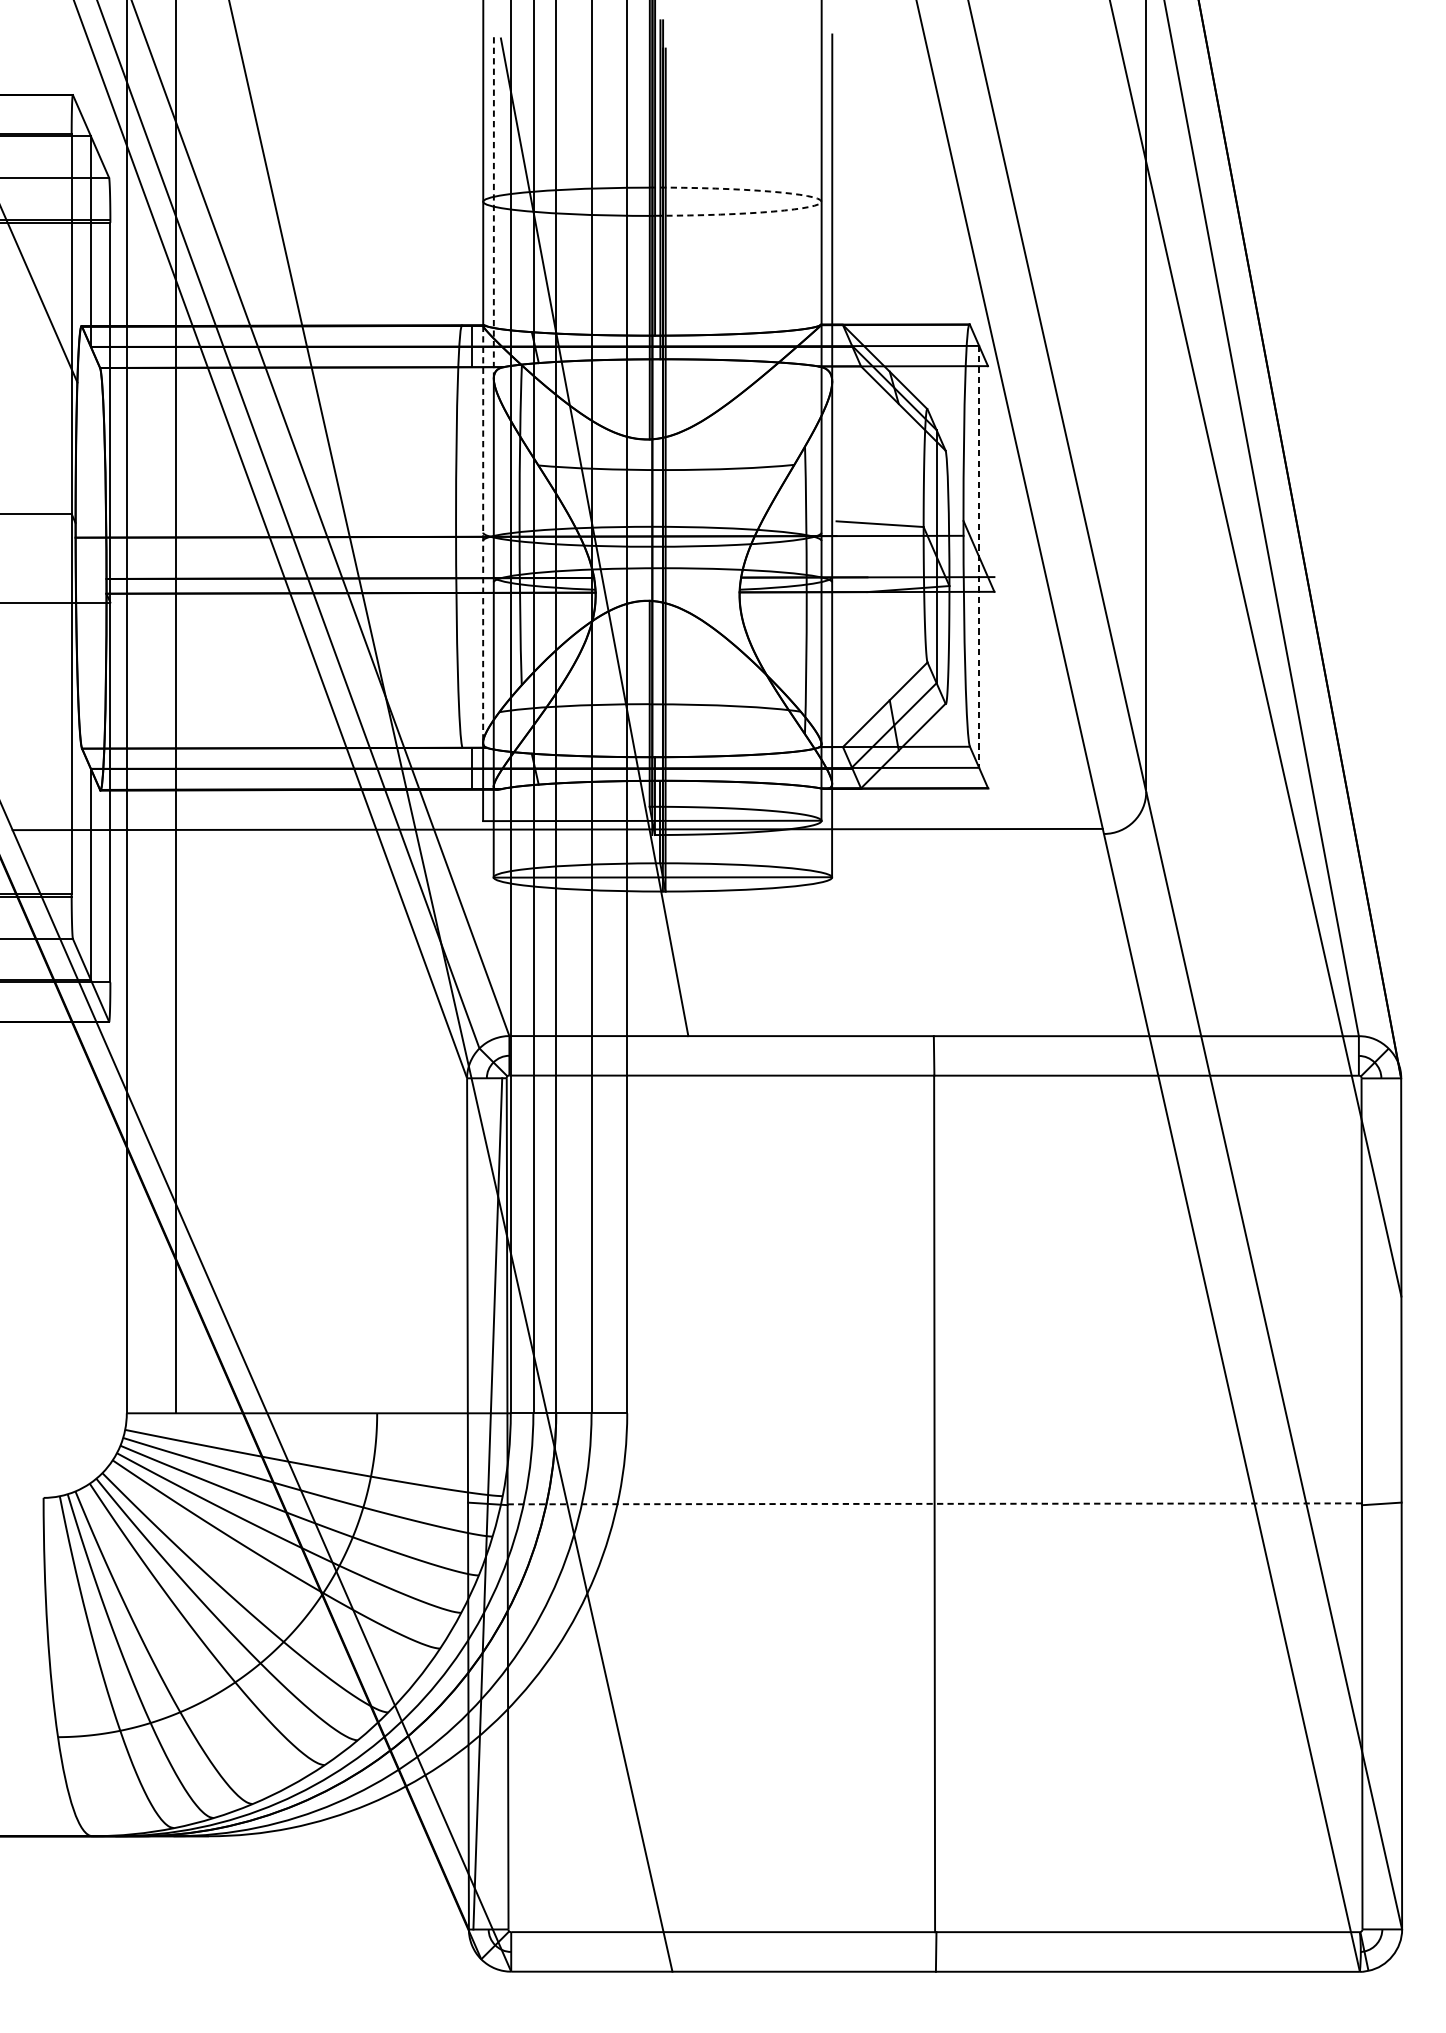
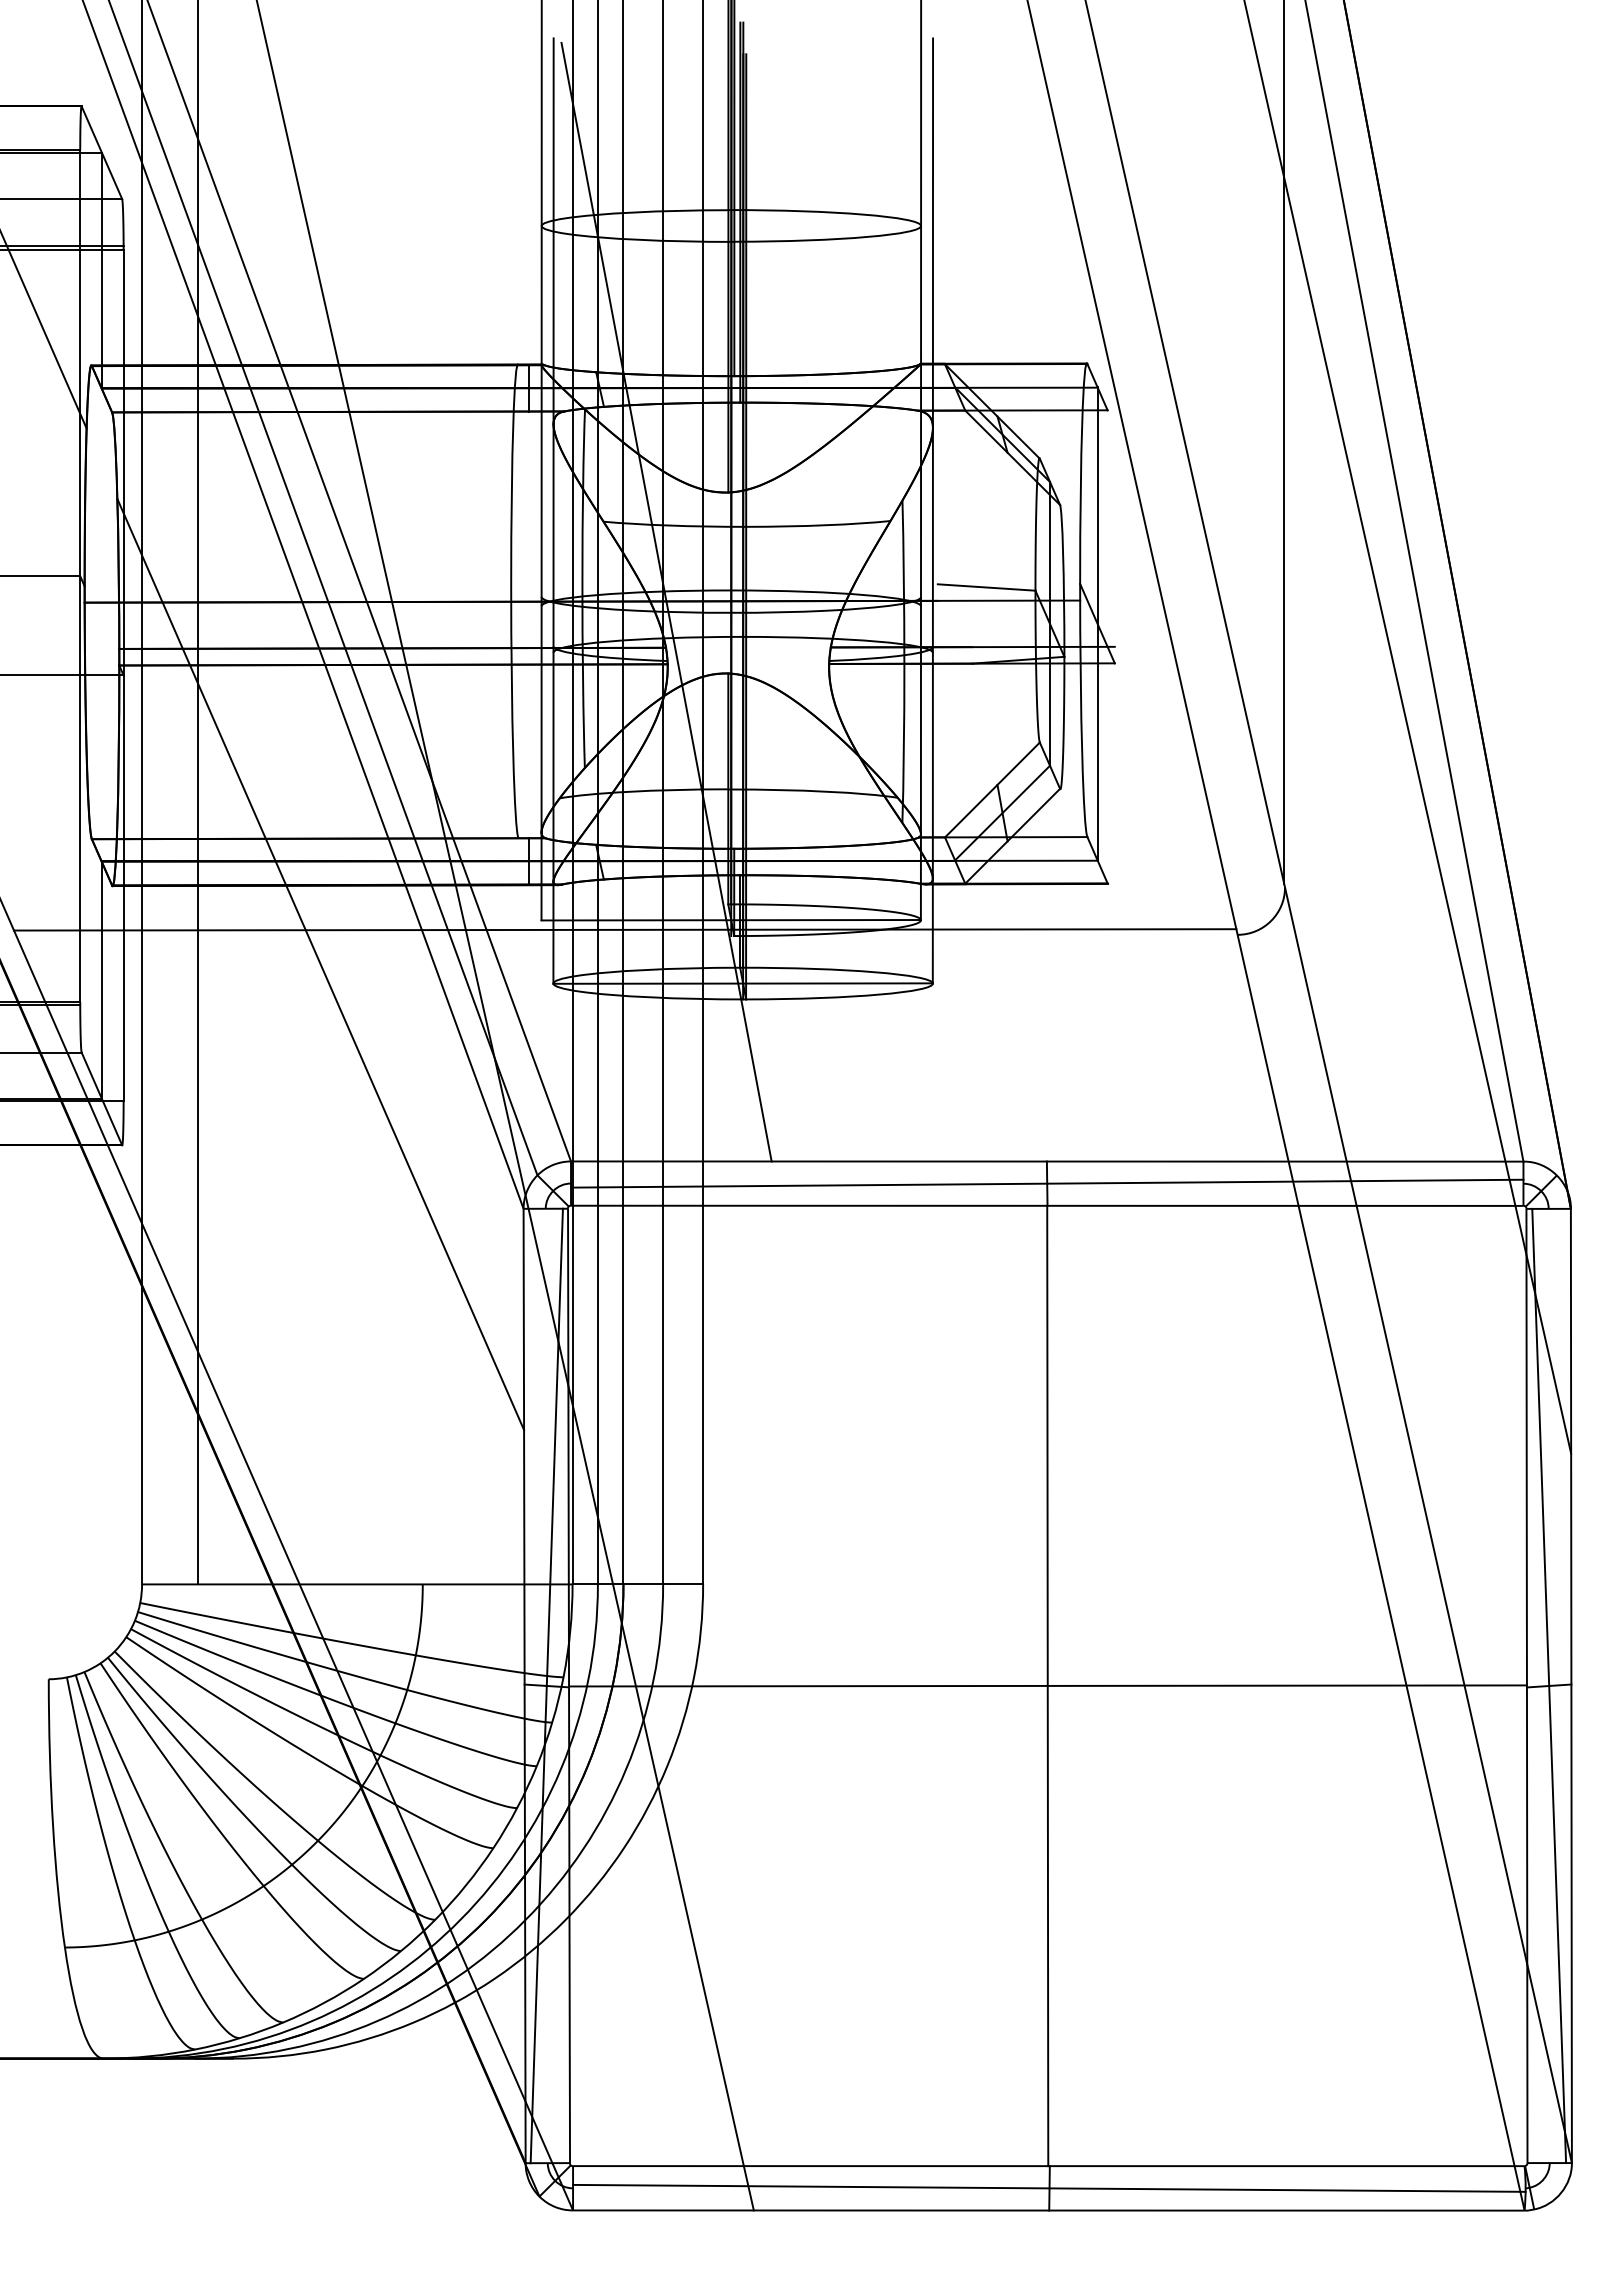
arc: (821, 200) -> (920, 224), dashed -> solid
line: (493, 206) -> (553, 231), dashed -> solid
line: (483, 533) -> (541, 598), dashed -> solid
line: (978, 556) -> (1097, 623), dashed -> solid
line: (285, 860) -> (320, 964), added
line: (934, 1055) -> (1047, 1183), added
line: (934, 1503) -> (1047, 1685), dashed -> solid
line: (1382, 1503) -> (1549, 1685), added
line: (936, 1951) -> (1049, 2187), added

